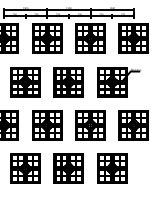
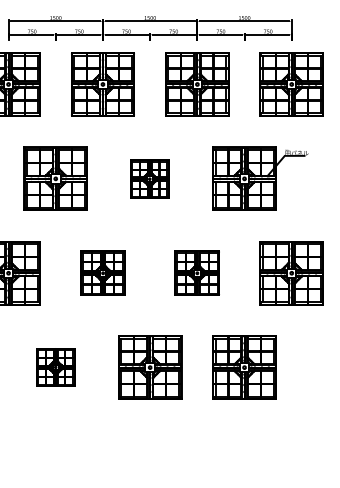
part: (68, 82) -> (149, 179), size x0.6
part: (47, 125) -> (103, 273), size x0.7
part: (90, 125) -> (197, 273), size x0.7
part: (25, 168) -> (55, 367), size x0.6

